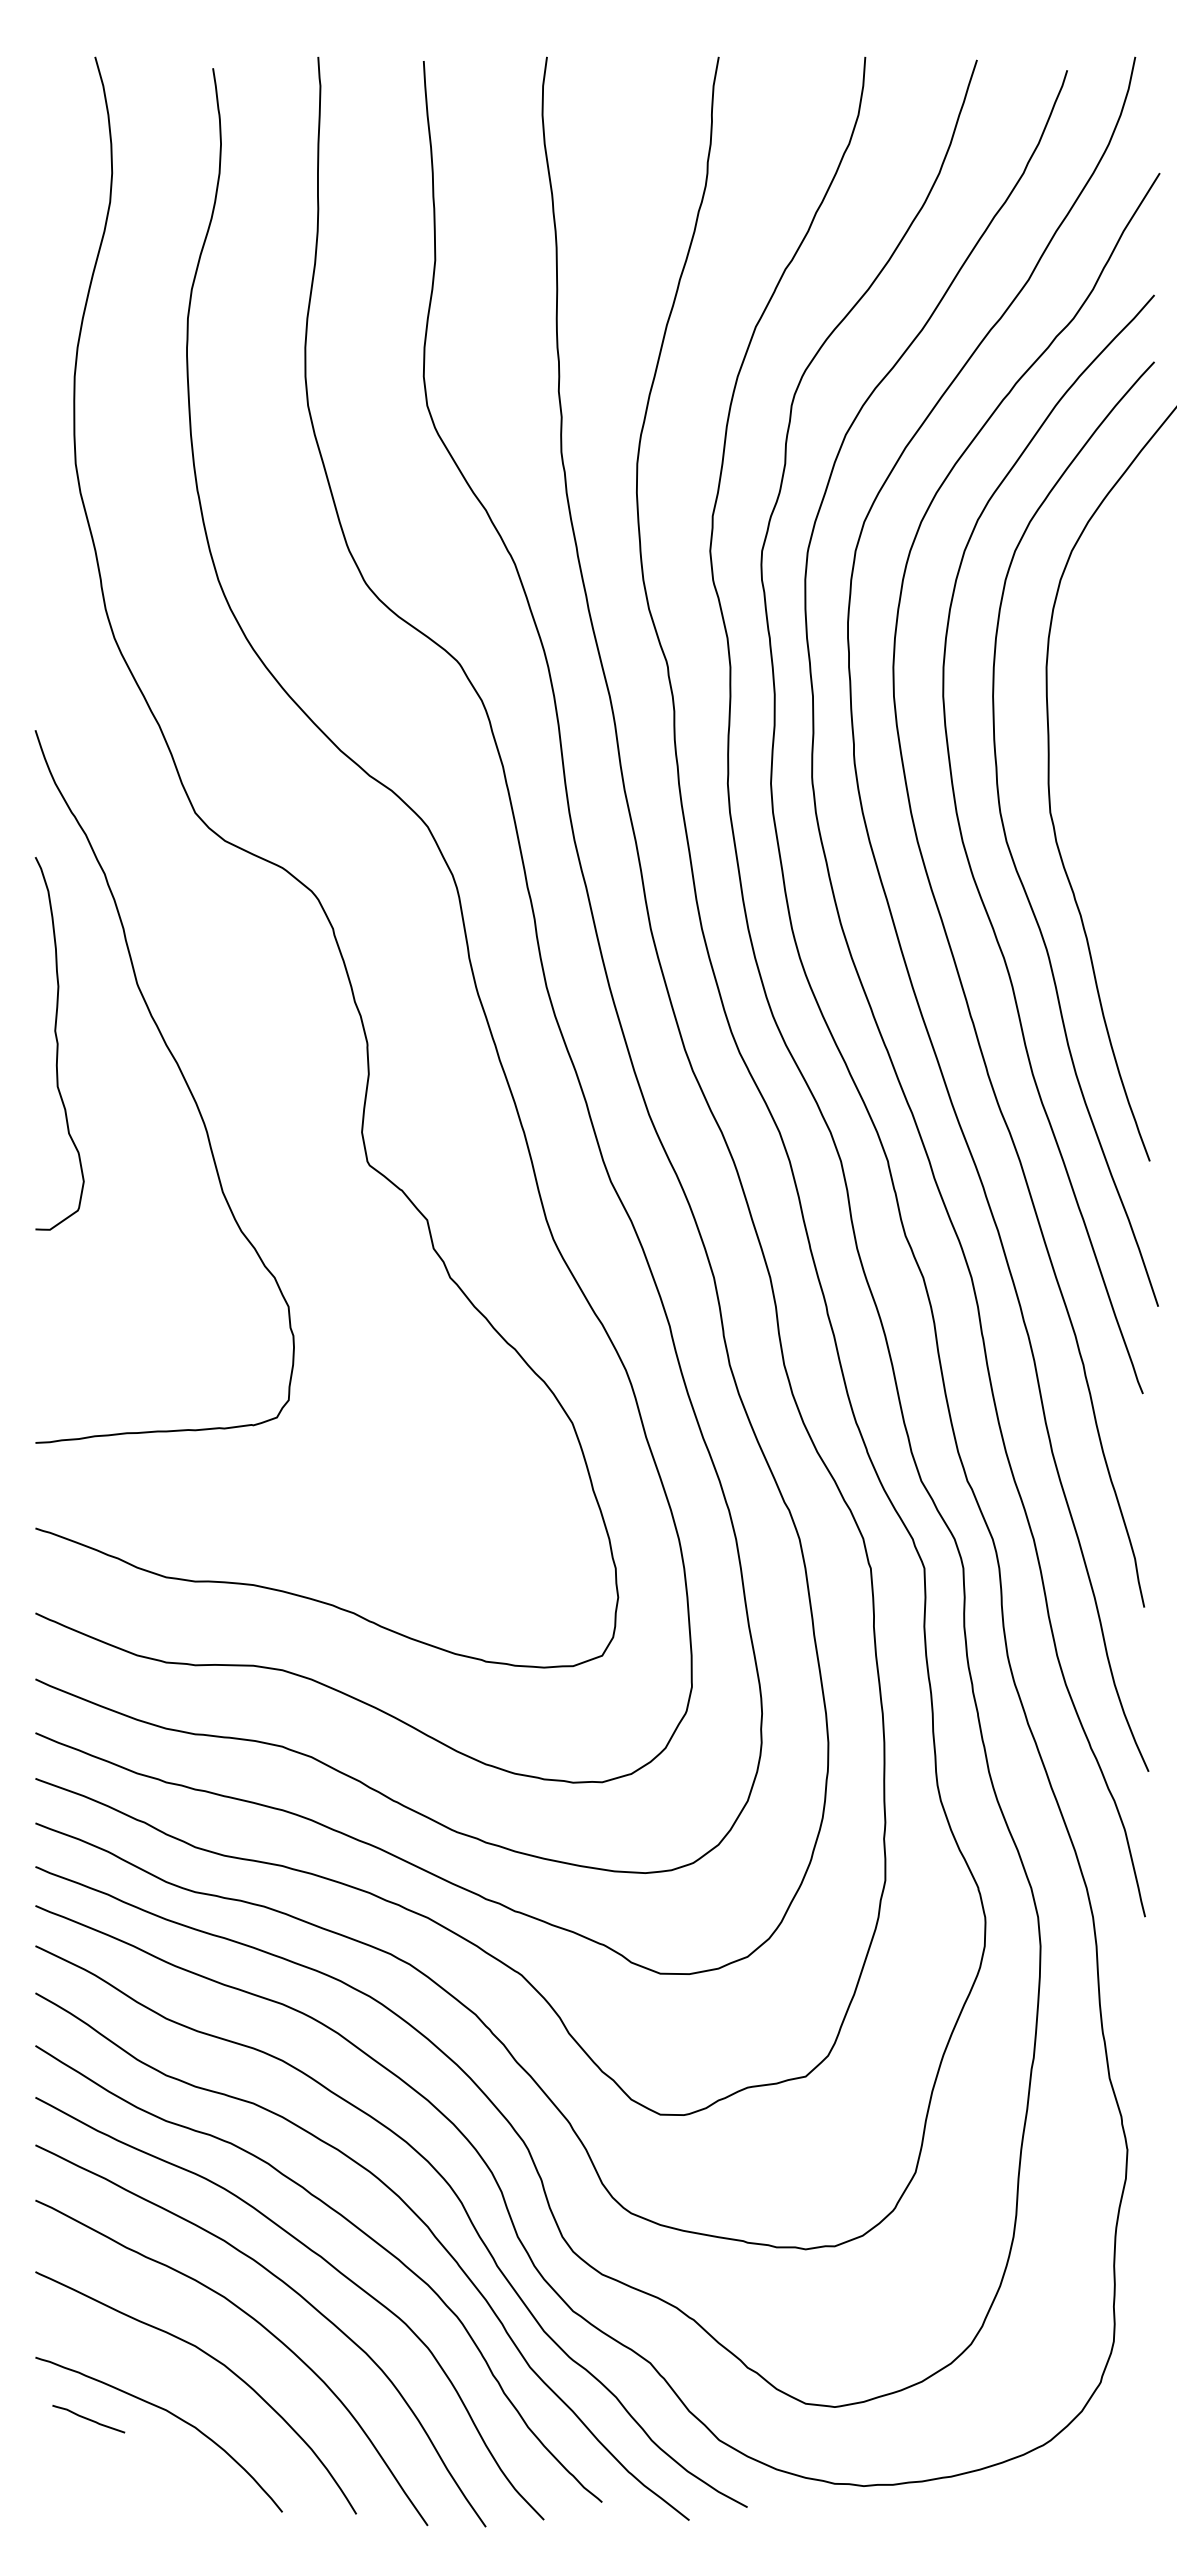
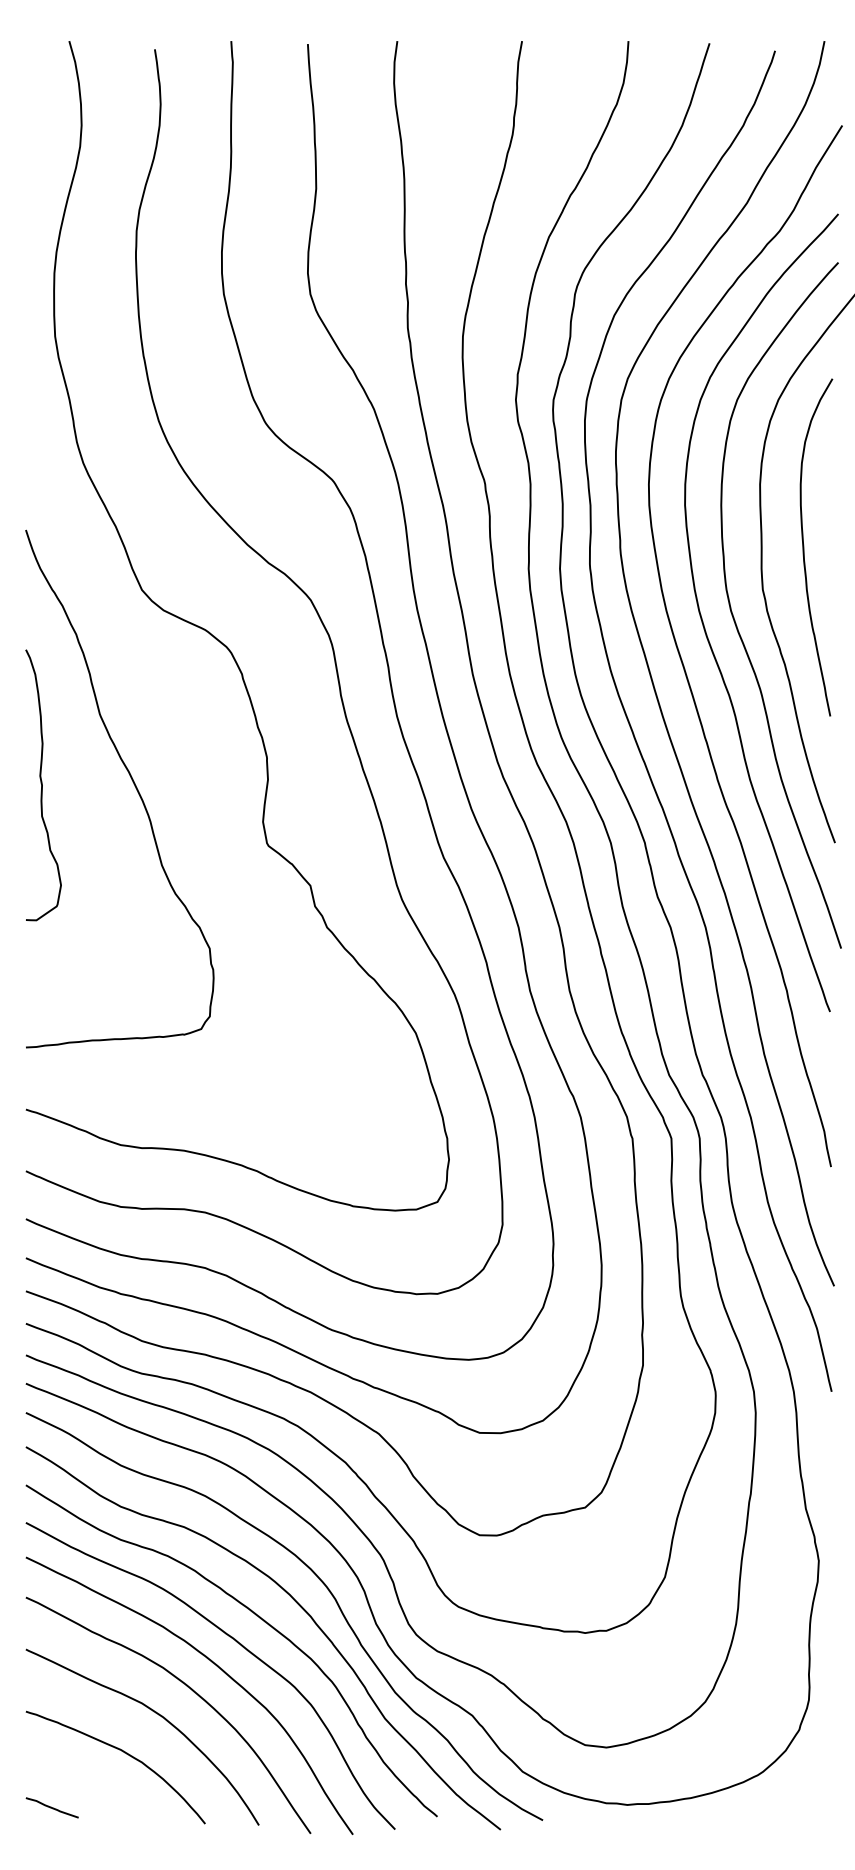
curve: (1107, 755) -> (804, 548), added
curve: (58, 1043) -> (42, 785), moved
curve: (88, 2419) -> (52, 1808), moved

